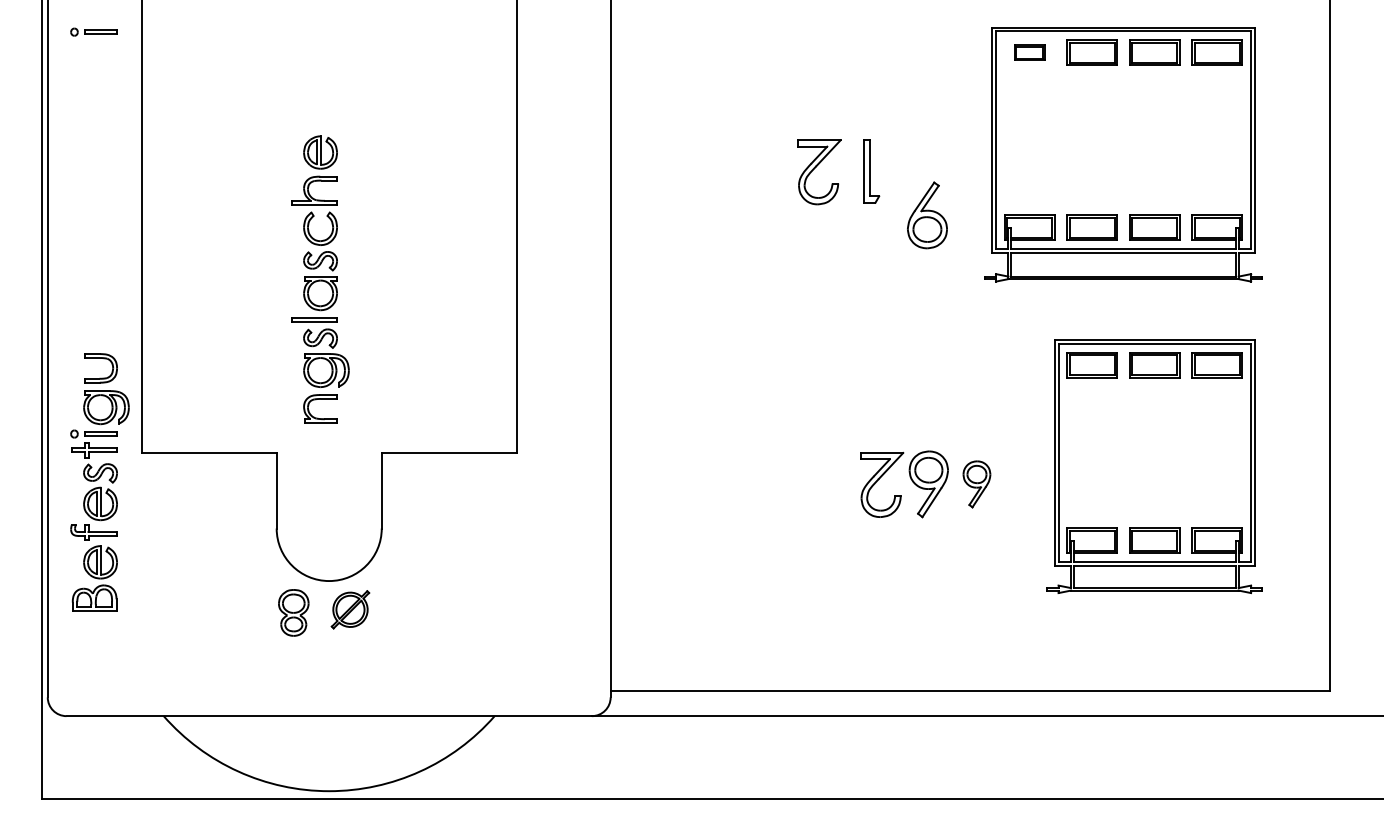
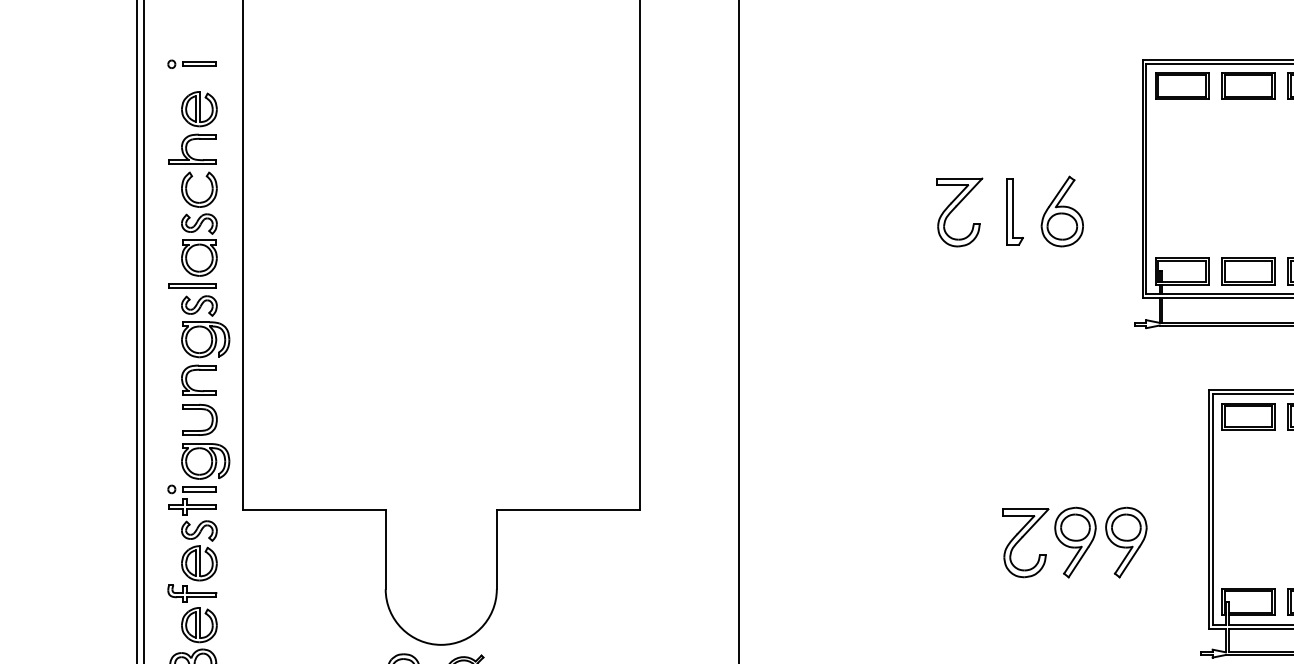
part: (1029, 52) -> (1181, 85), size x1.67
part: (927, 215) -> (1062, 211), moved
part: (320, 279) -> (199, 243), moved
part: (976, 484) -> (1125, 542), size x1.43

